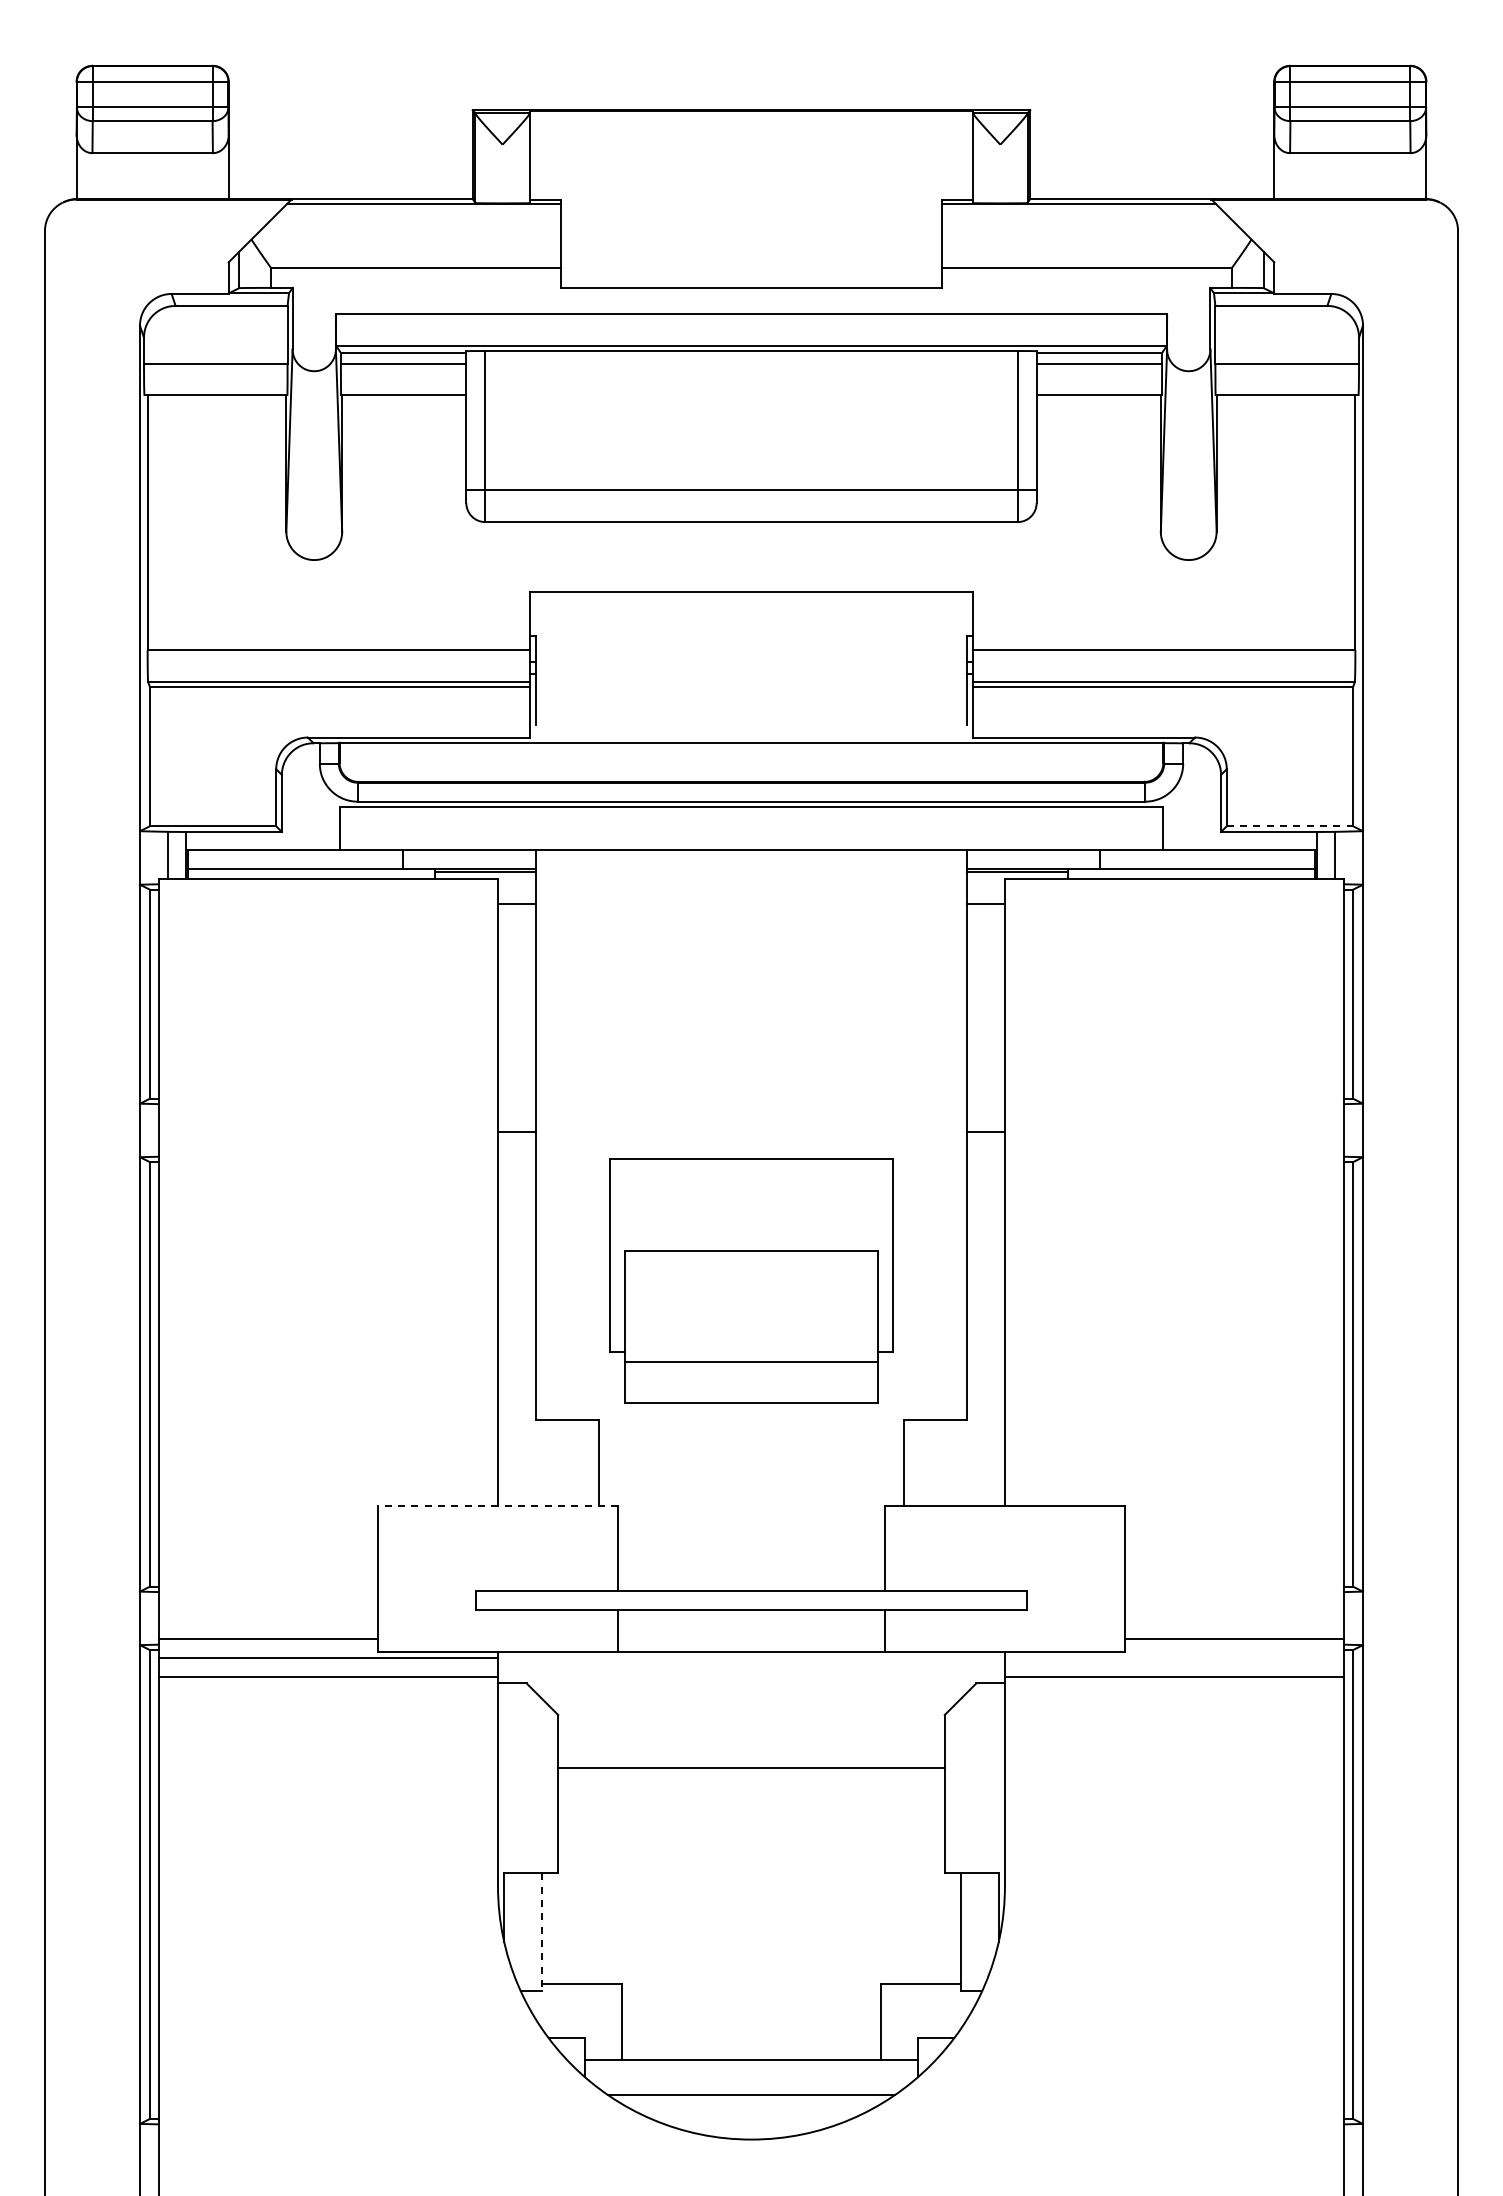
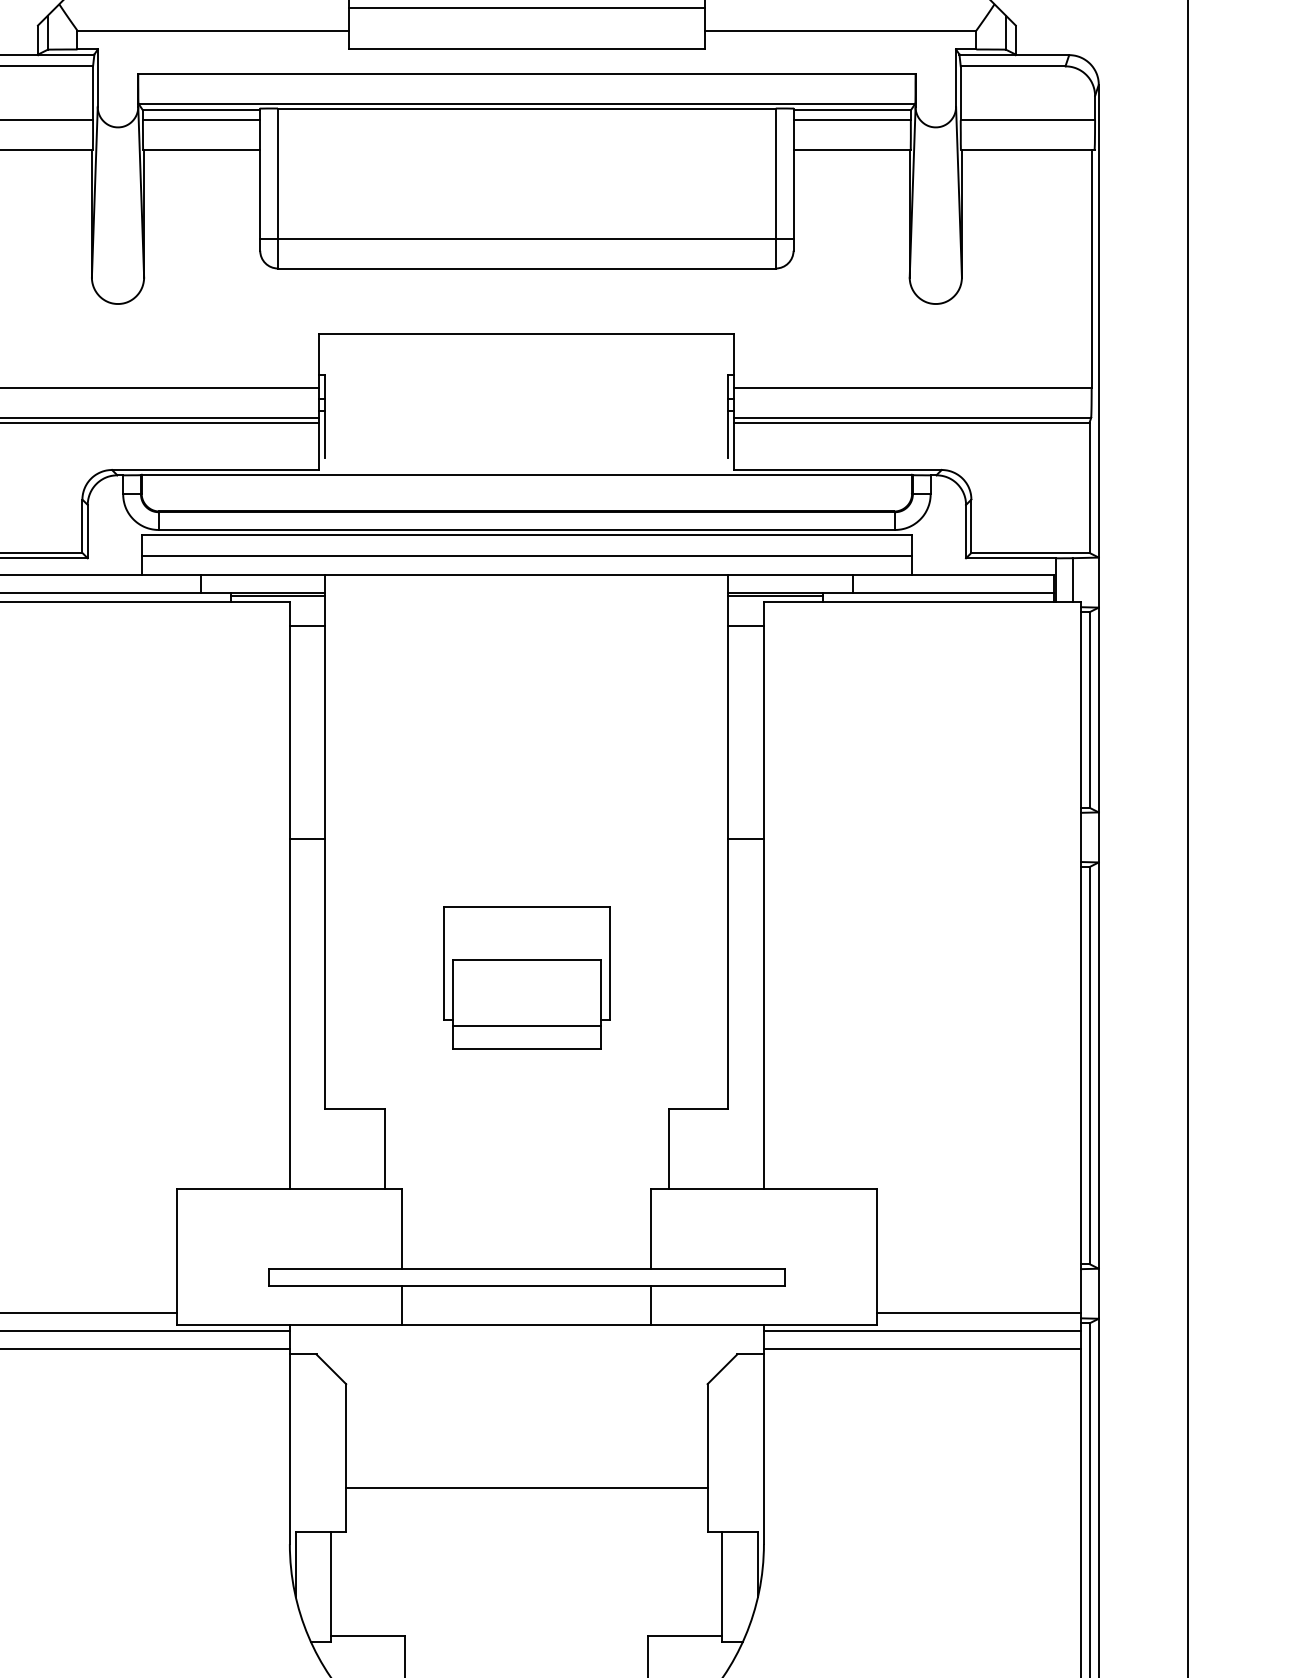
line: (751, 243) -> (526, 7), added
line: (1290, 826) -> (1030, 553), dashed -> solid
line: (751, 829) -> (526, 555), added
part: (751, 1280) -> (526, 977), size x0.62
line: (497, 1505) -> (289, 1188), dashed -> solid
line: (1173, 1657) -> (921, 1330), added
line: (751, 1767) -> (526, 1487), moved
line: (542, 1932) -> (331, 1587), dashed -> solid

